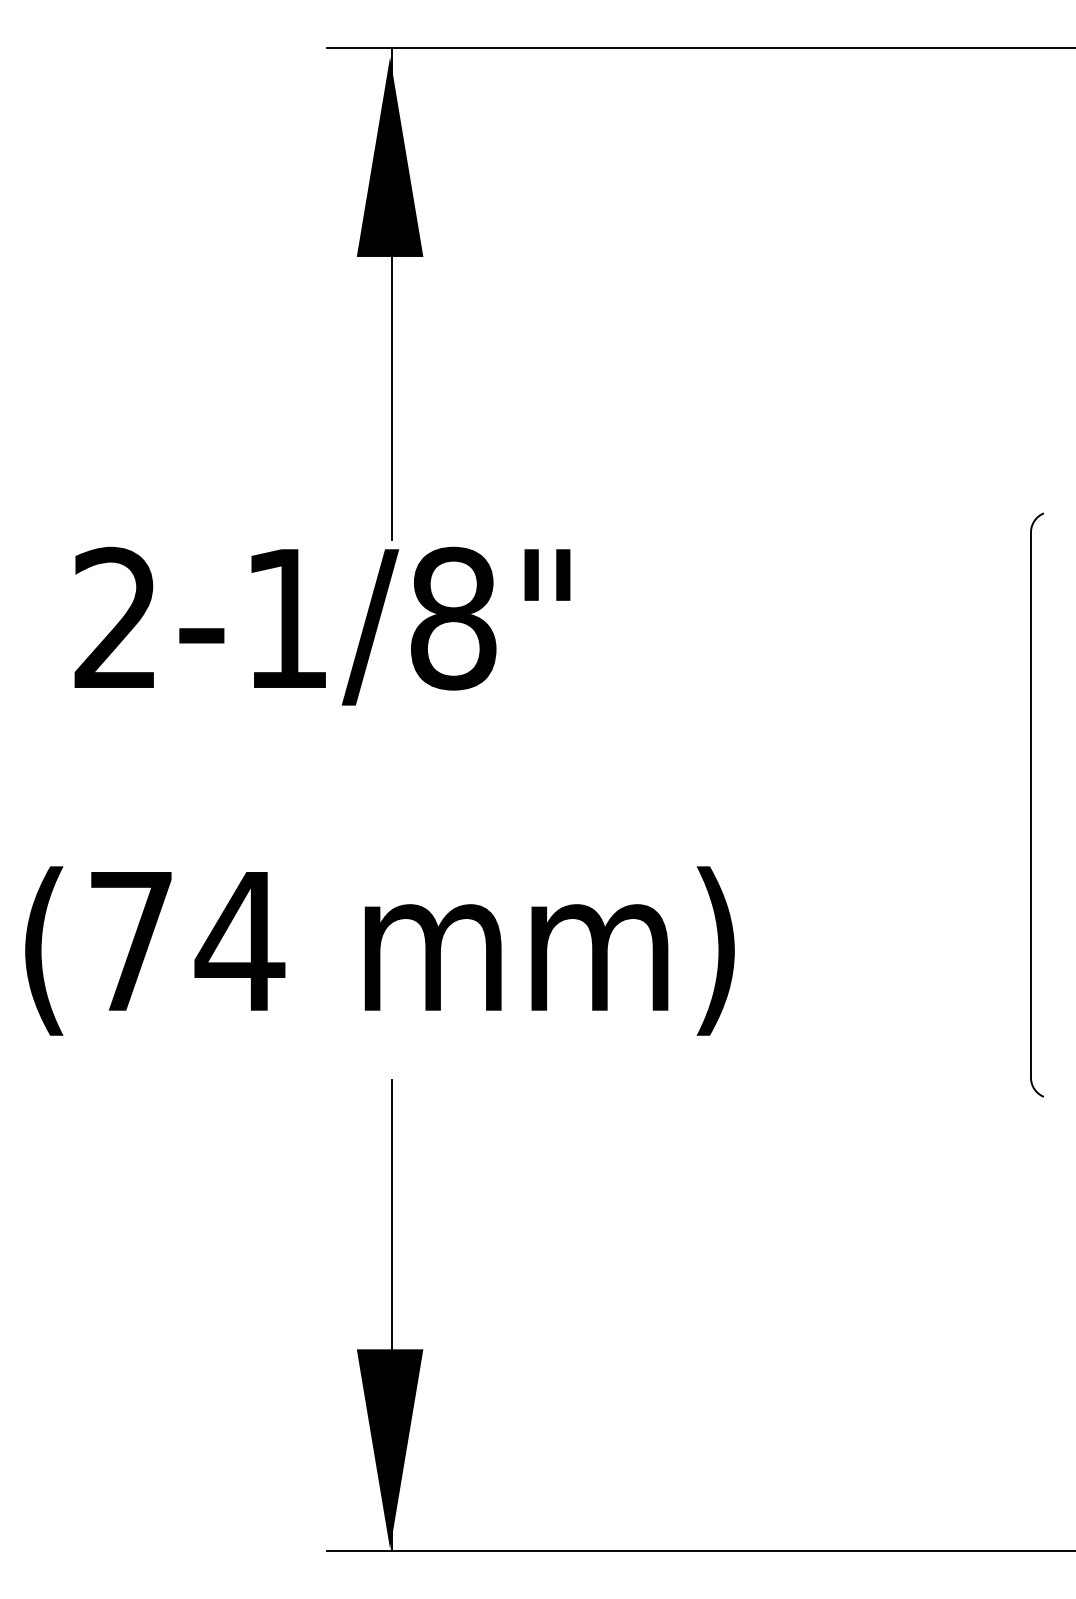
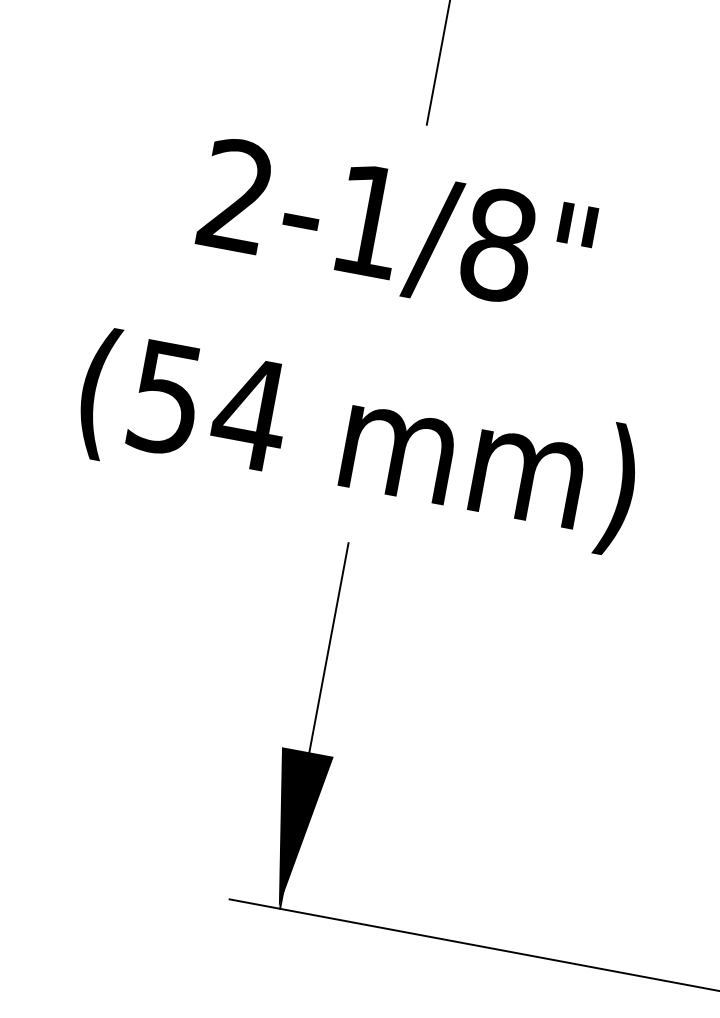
text: (322, 625) -> (395, 231), moved
text: (130, 942) -> (165, 398), (74 -> (54

